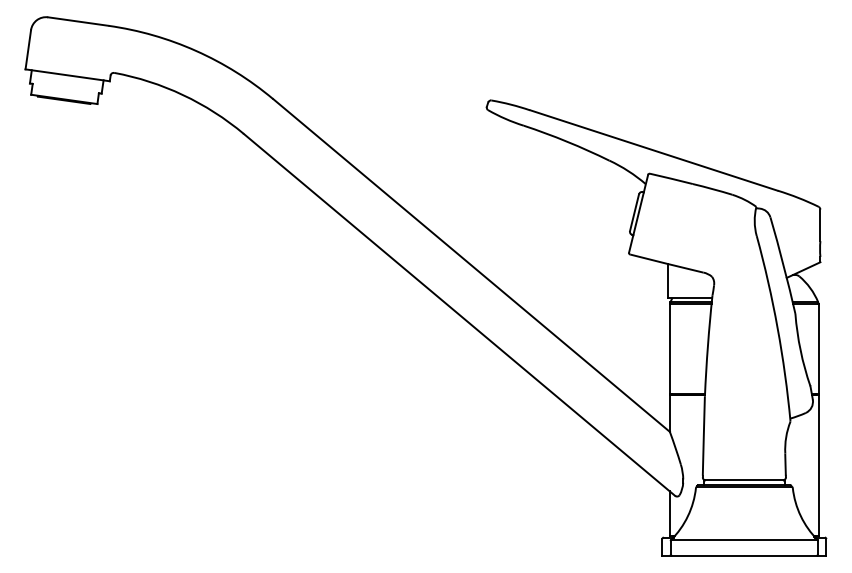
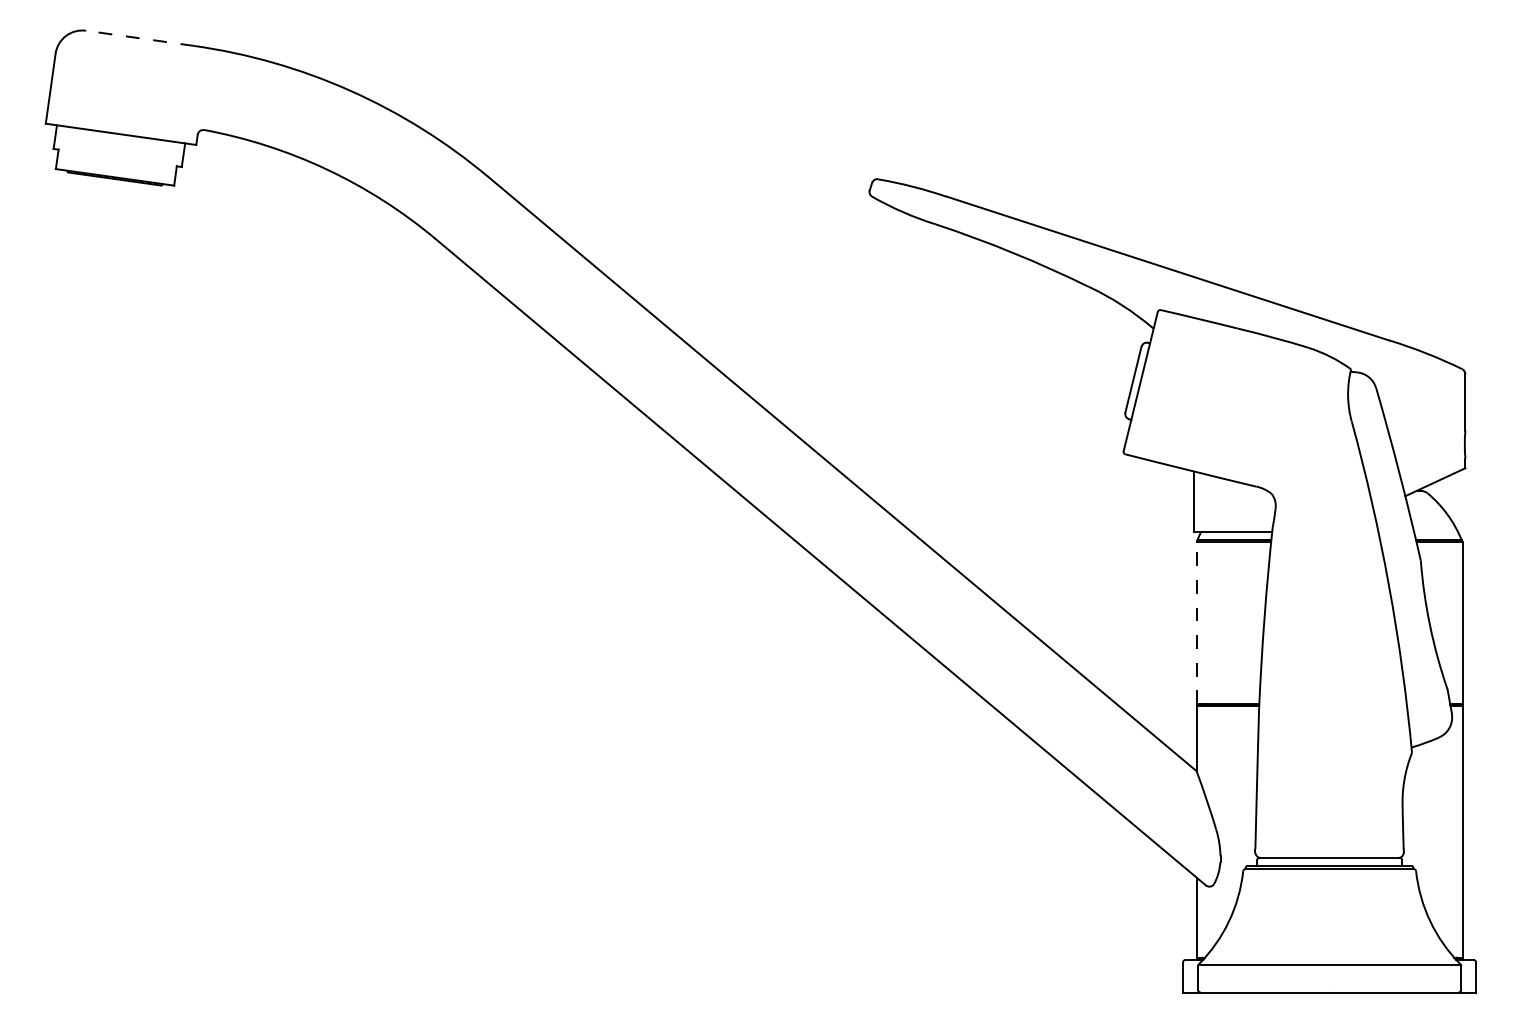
line: (78, 21) -> (140, 38), solid -> dashed
line: (669, 348) -> (1195, 622), solid -> dashed

